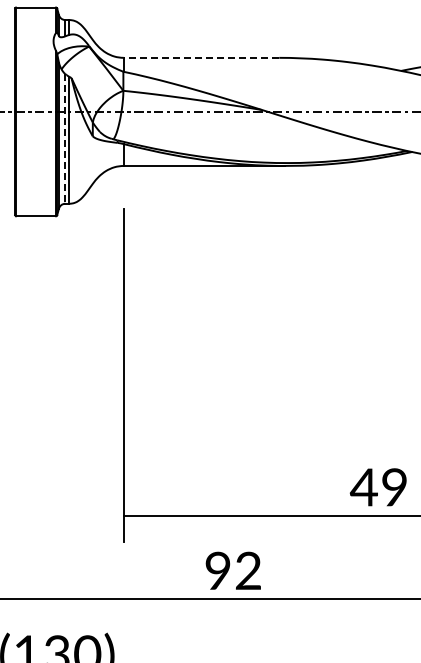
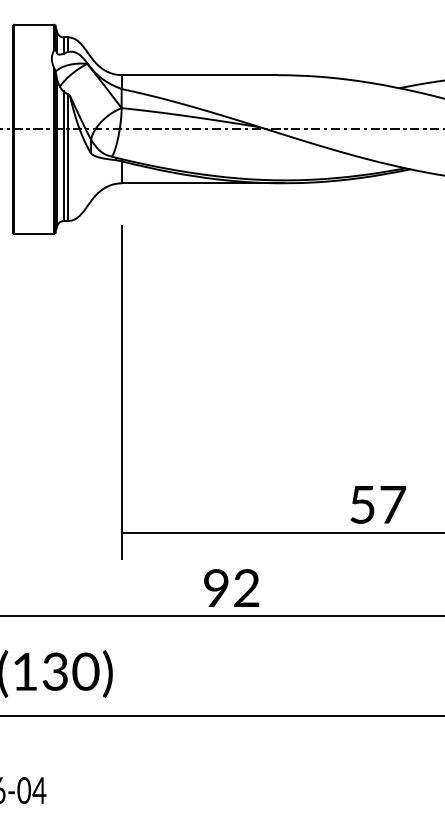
line: (201, 58) -> (199, 75), dashed -> solid
line: (65, 139) -> (63, 156), dashed -> solid
text: (379, 487) -> (377, 504), 49 -> 57

